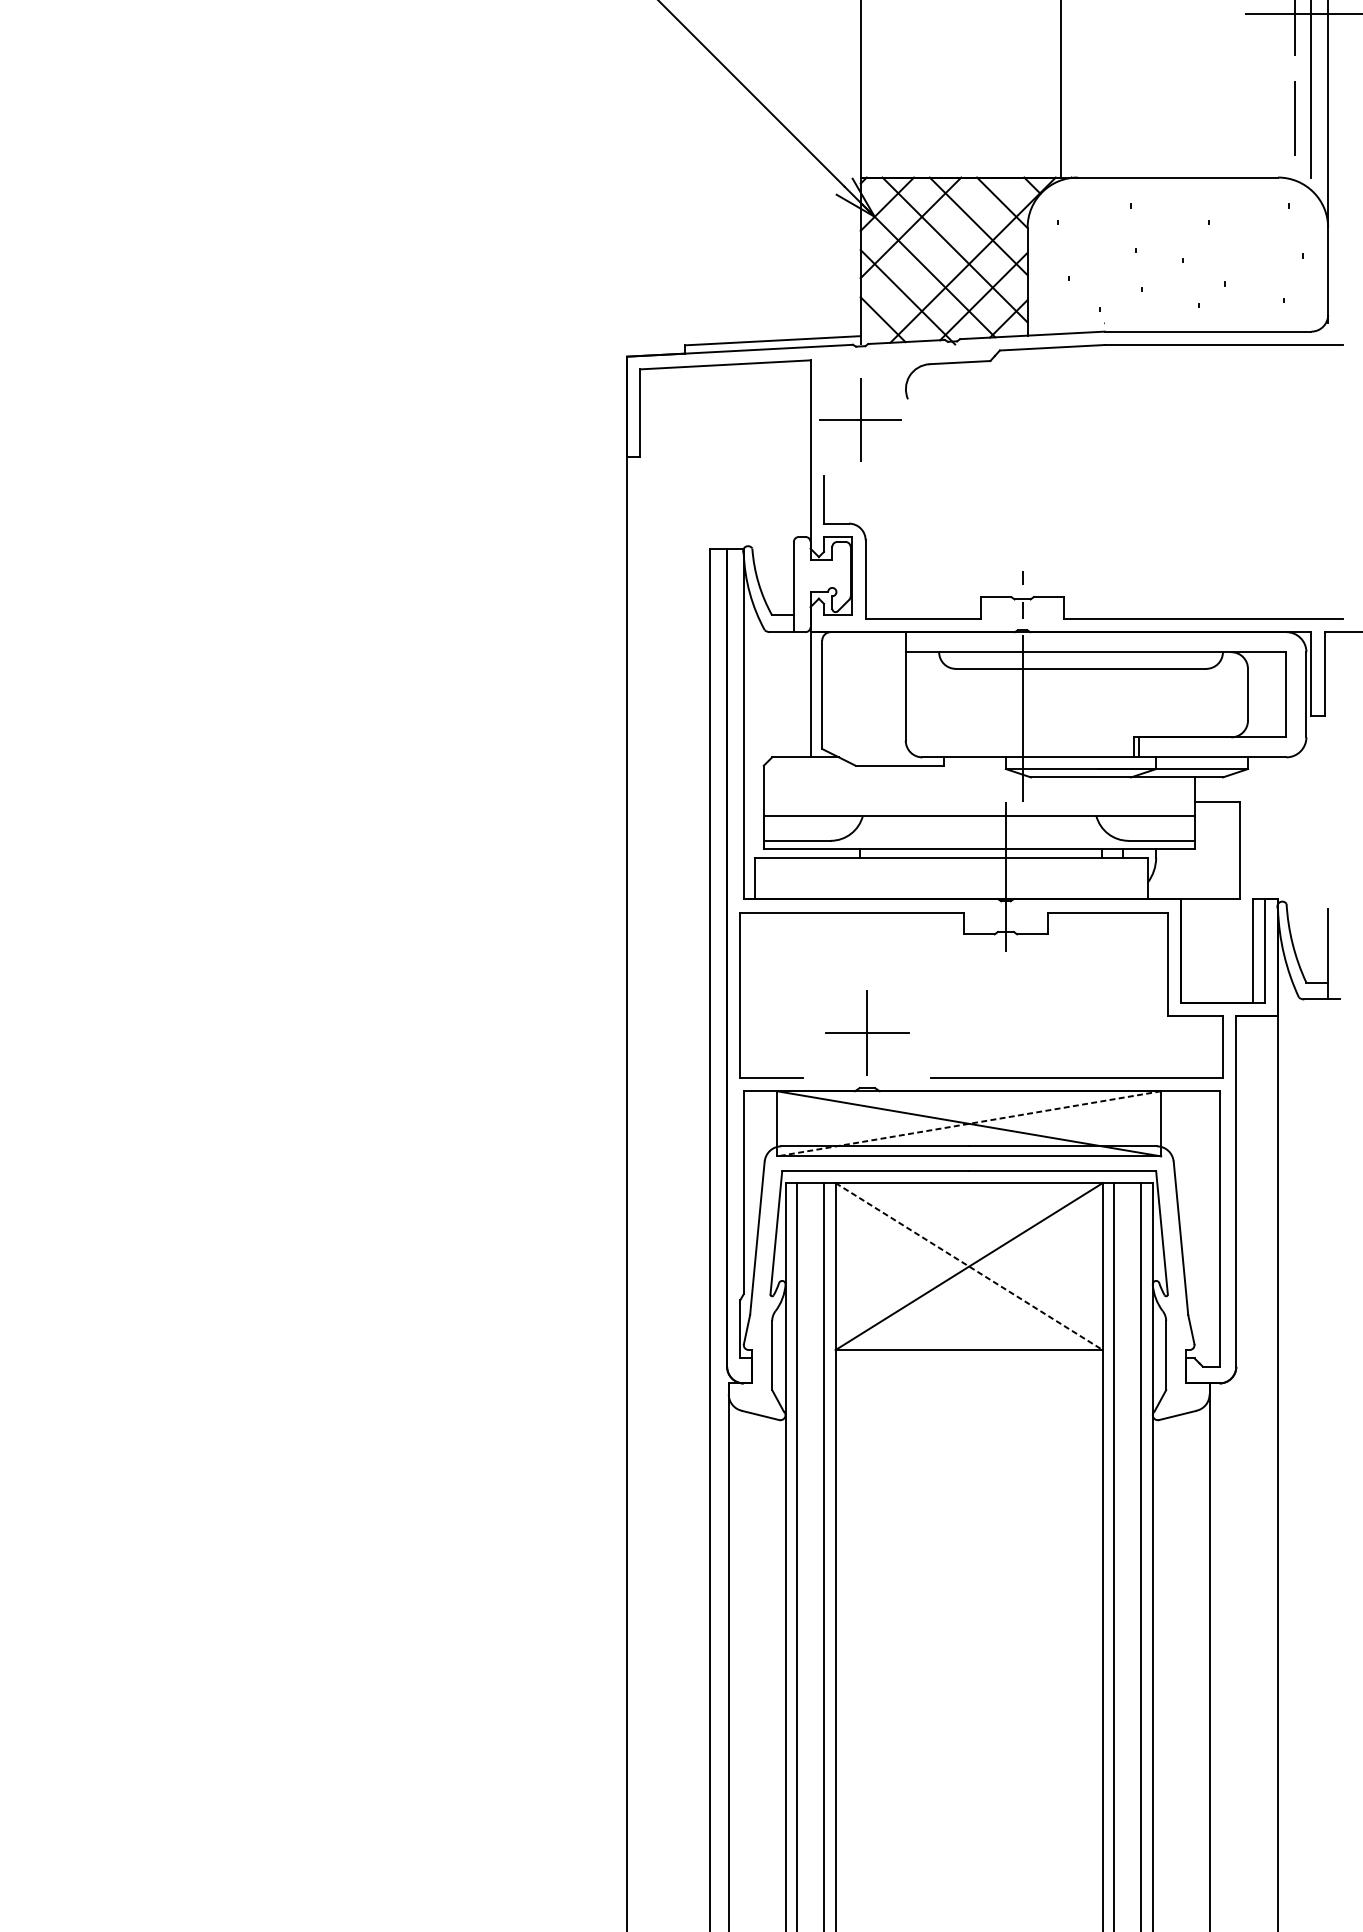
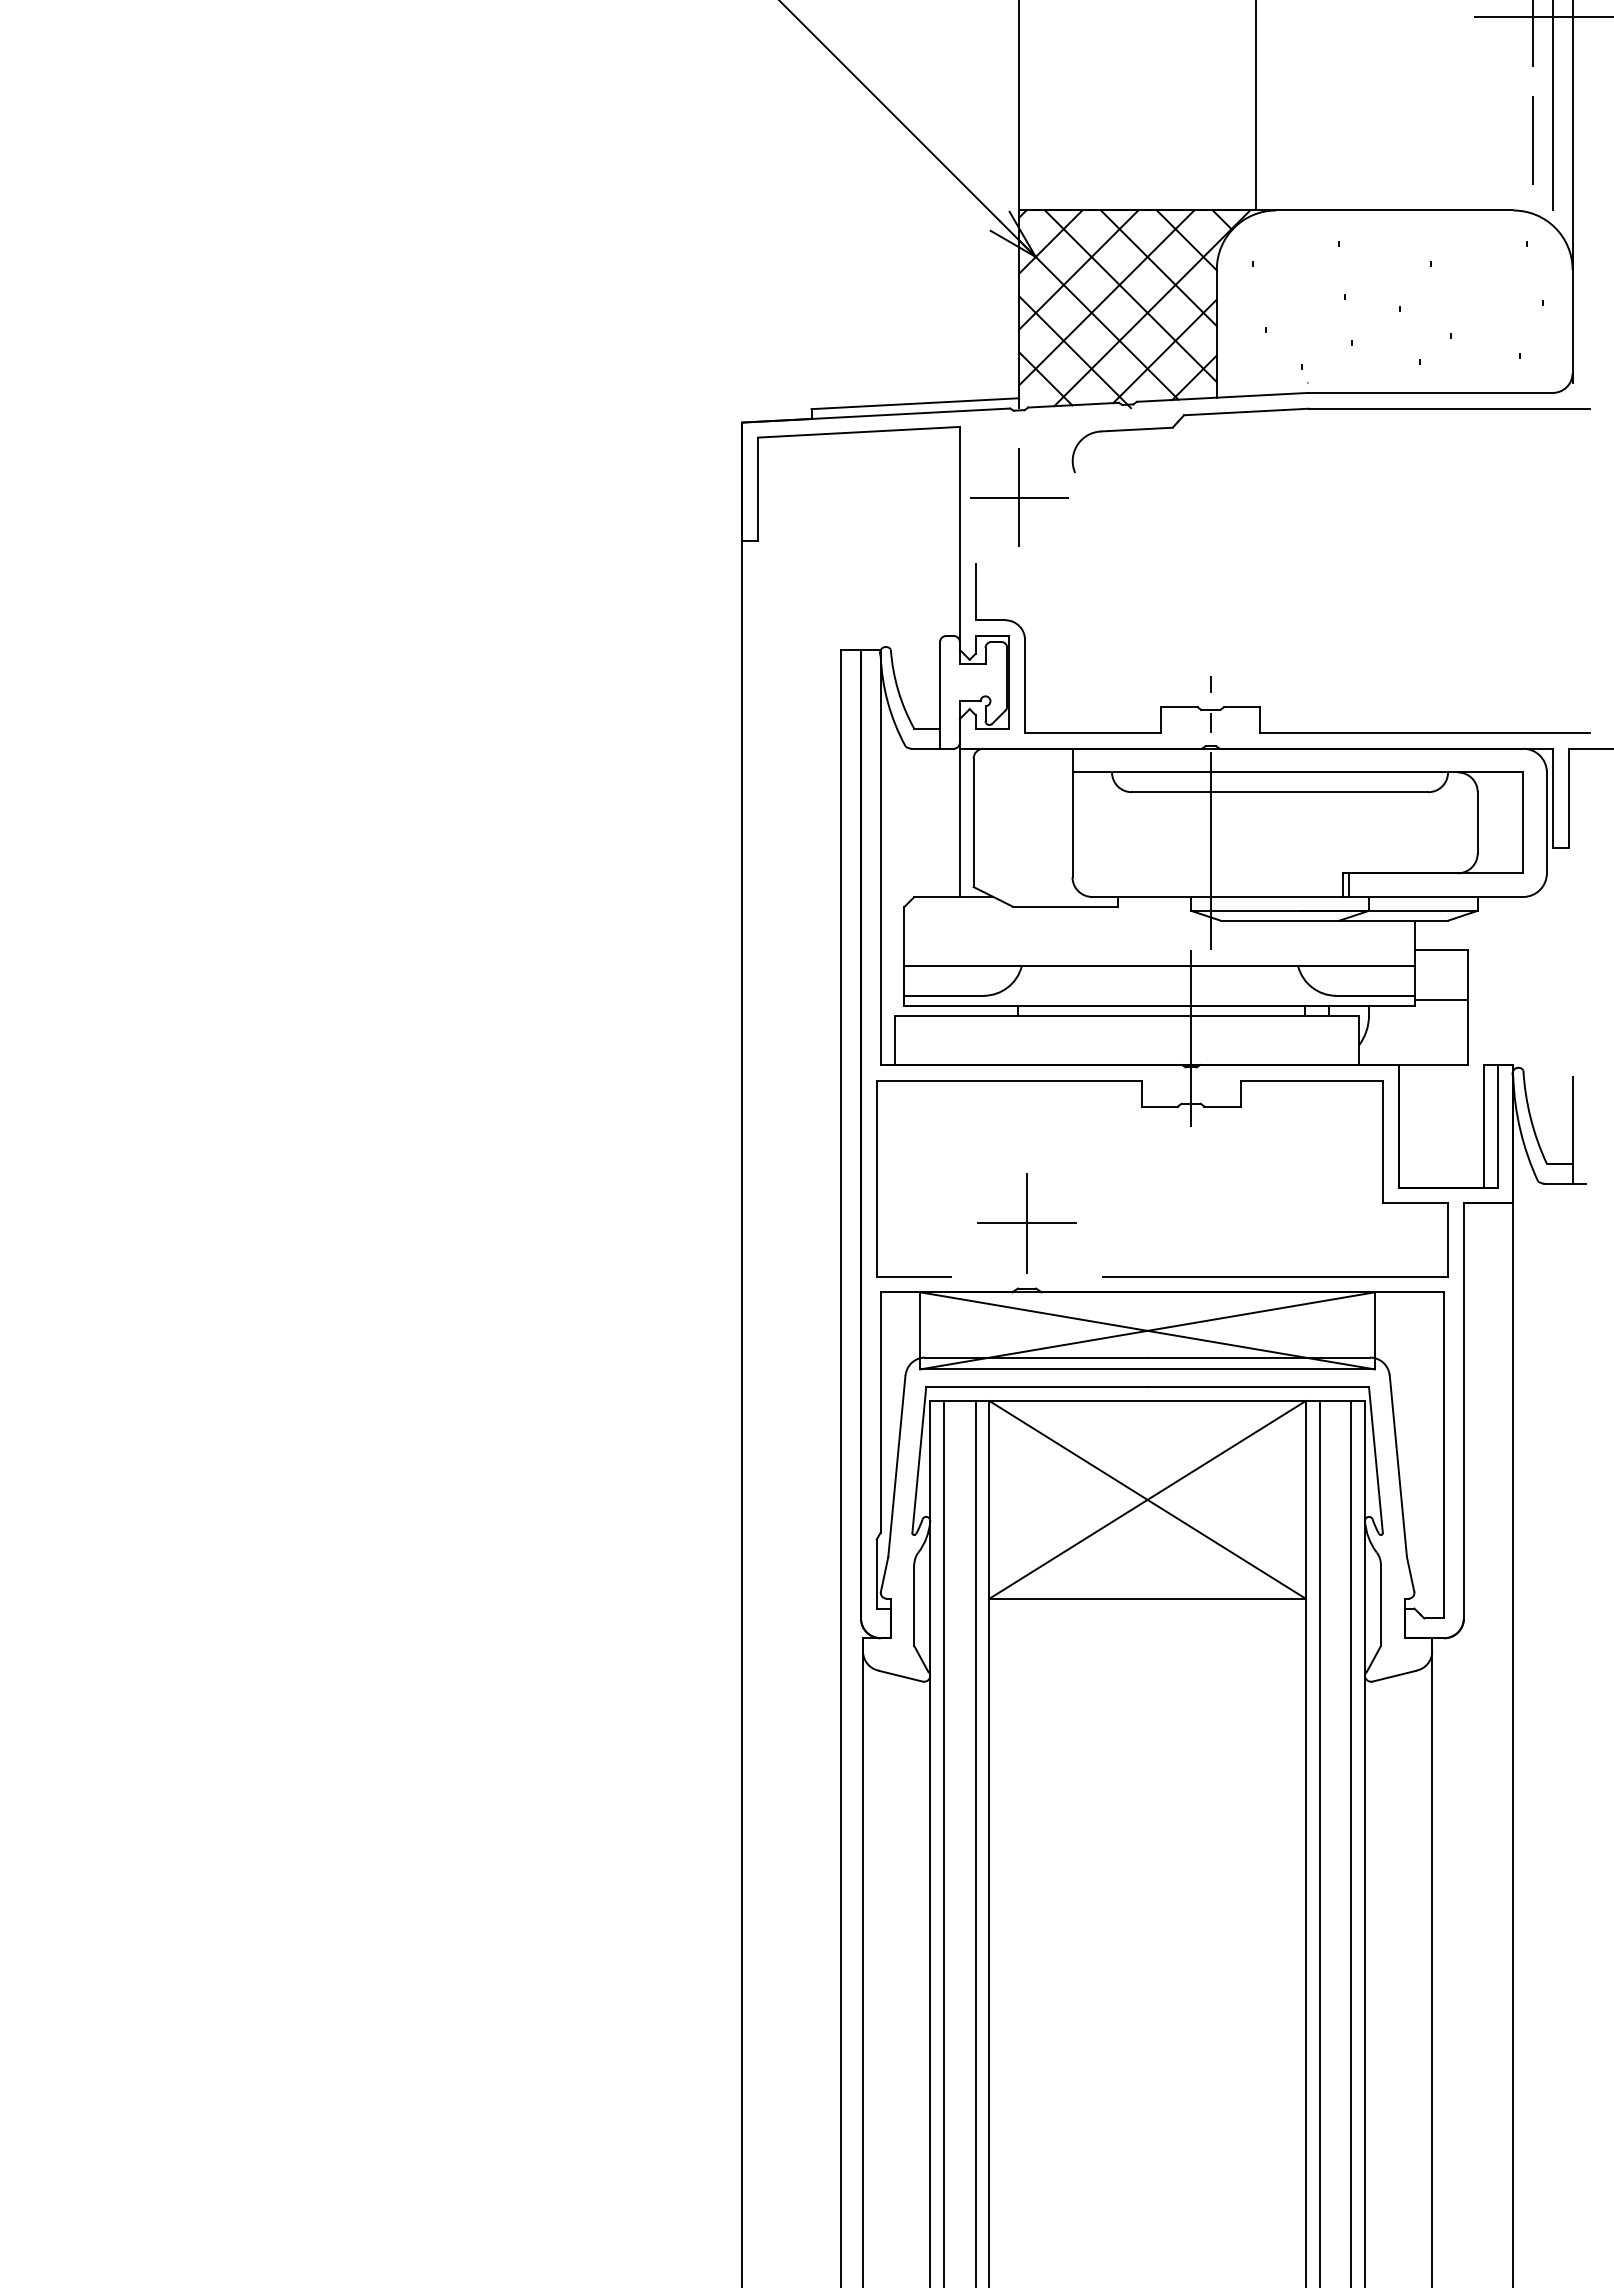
line: (934, 251) -> (1106, 297), added
line: (1217, 843) -> (1441, 999), added
line: (969, 1123) -> (1147, 1330), dashed -> solid
line: (969, 1267) -> (1148, 1500), dashed -> solid

